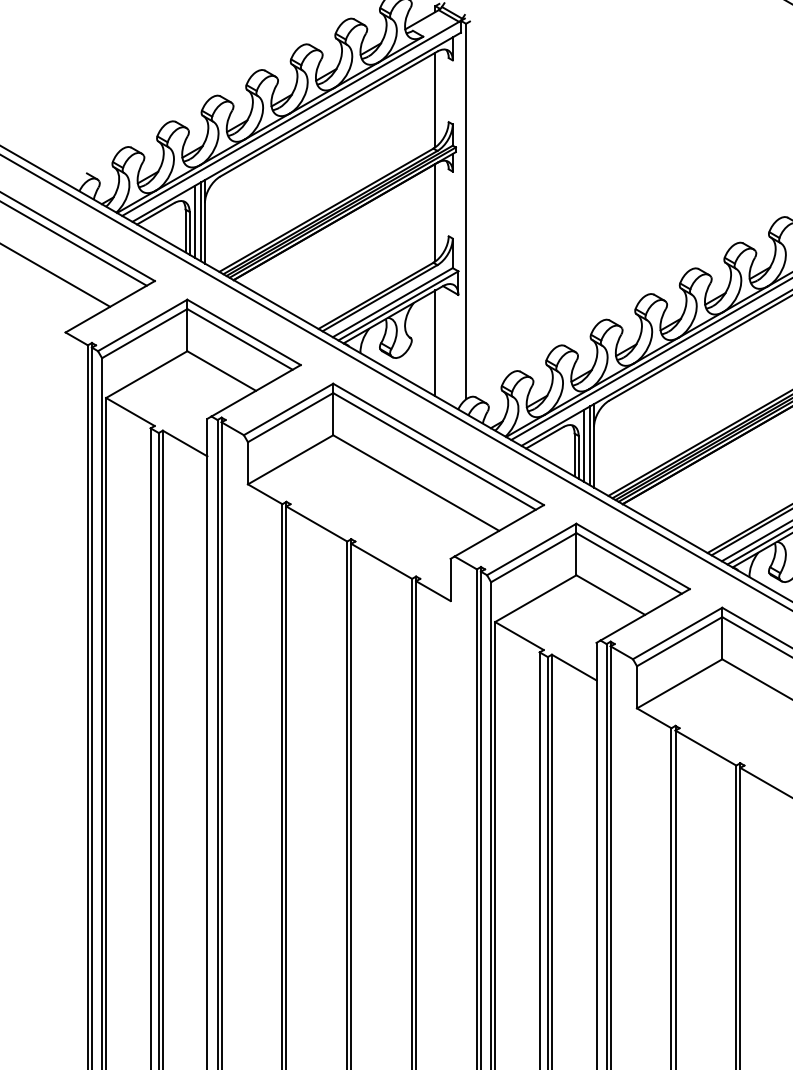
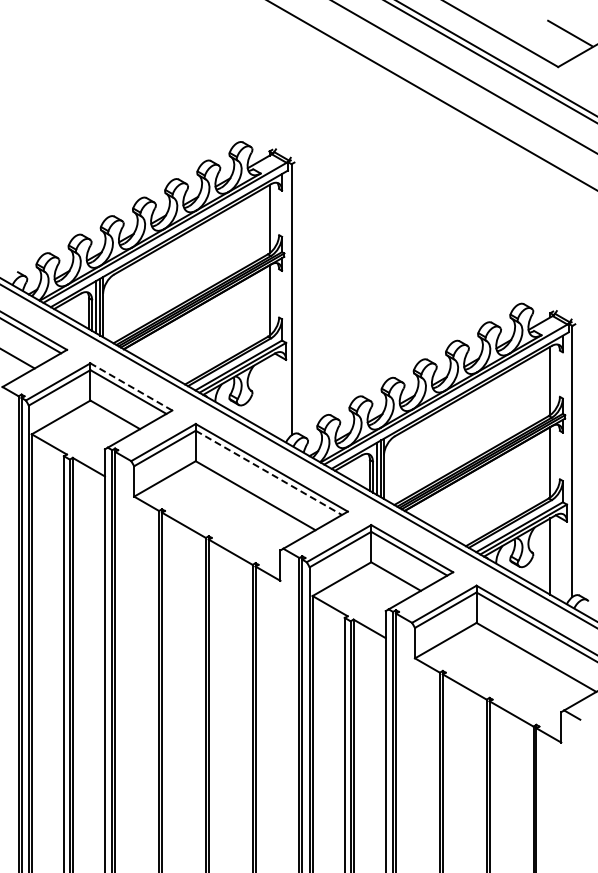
line: (242, 331) -> (130, 386), solid -> dashed
line: (435, 342) -> (269, 394), removed
line: (435, 452) -> (269, 473), solid -> dashed

